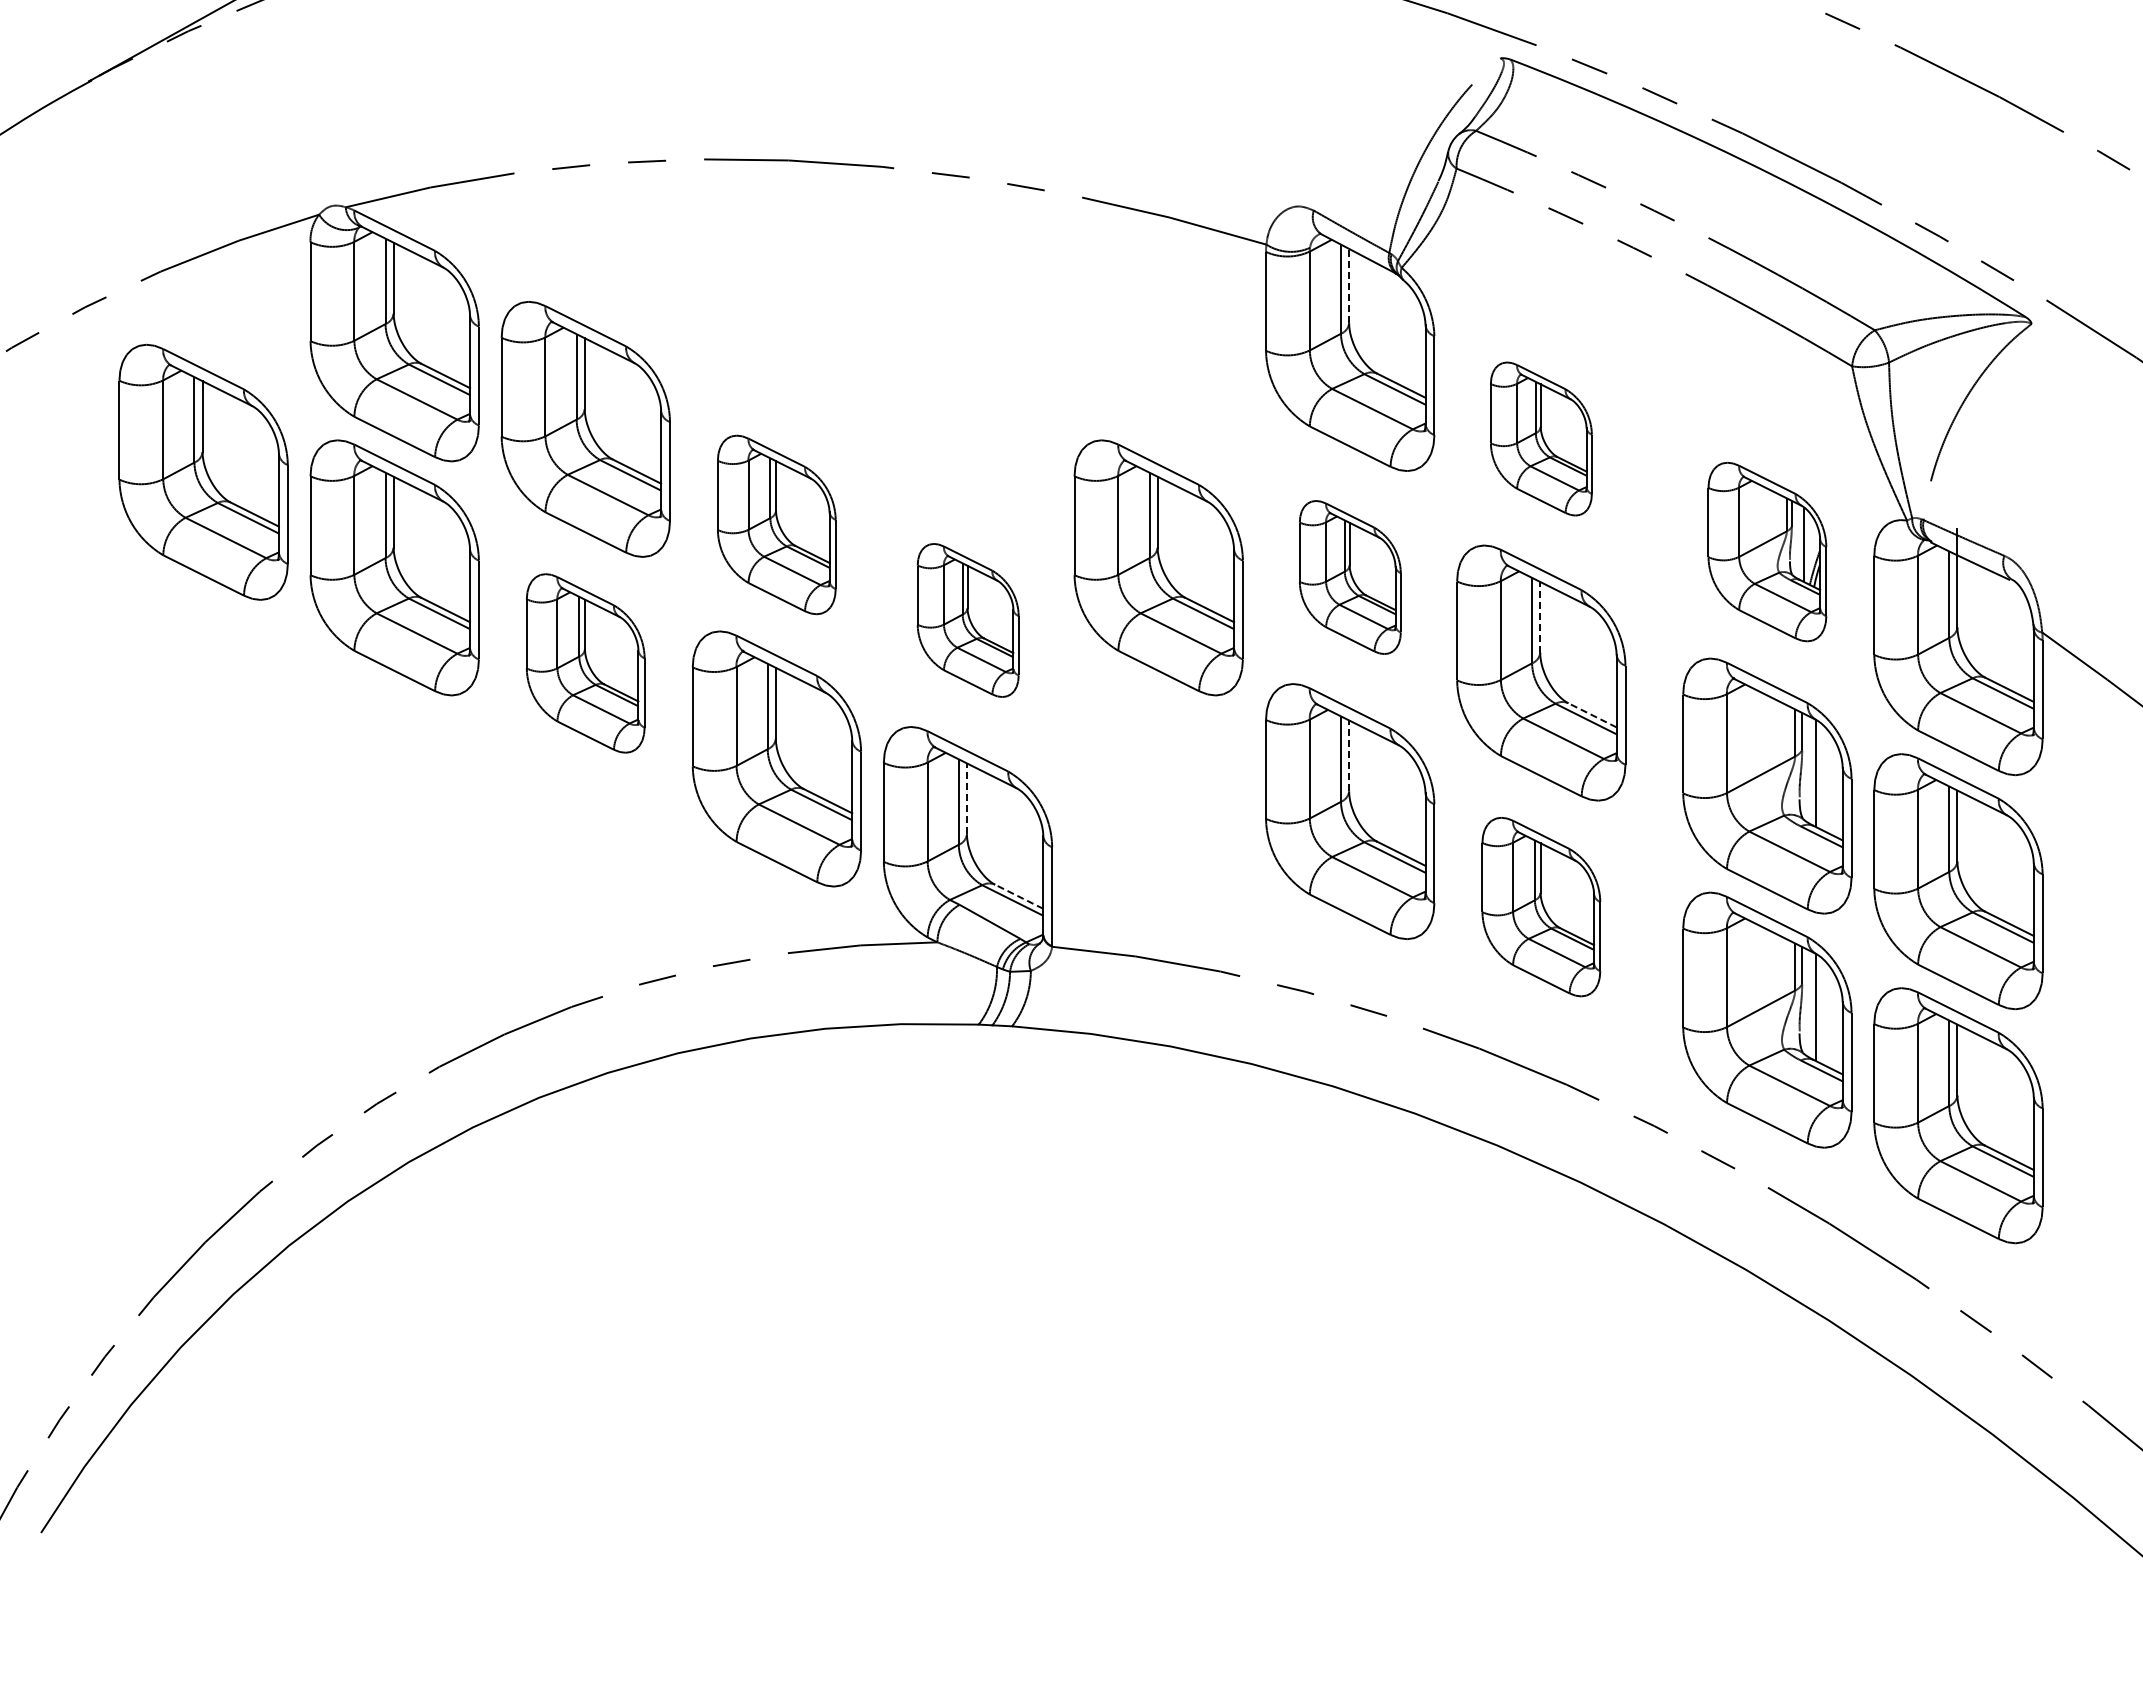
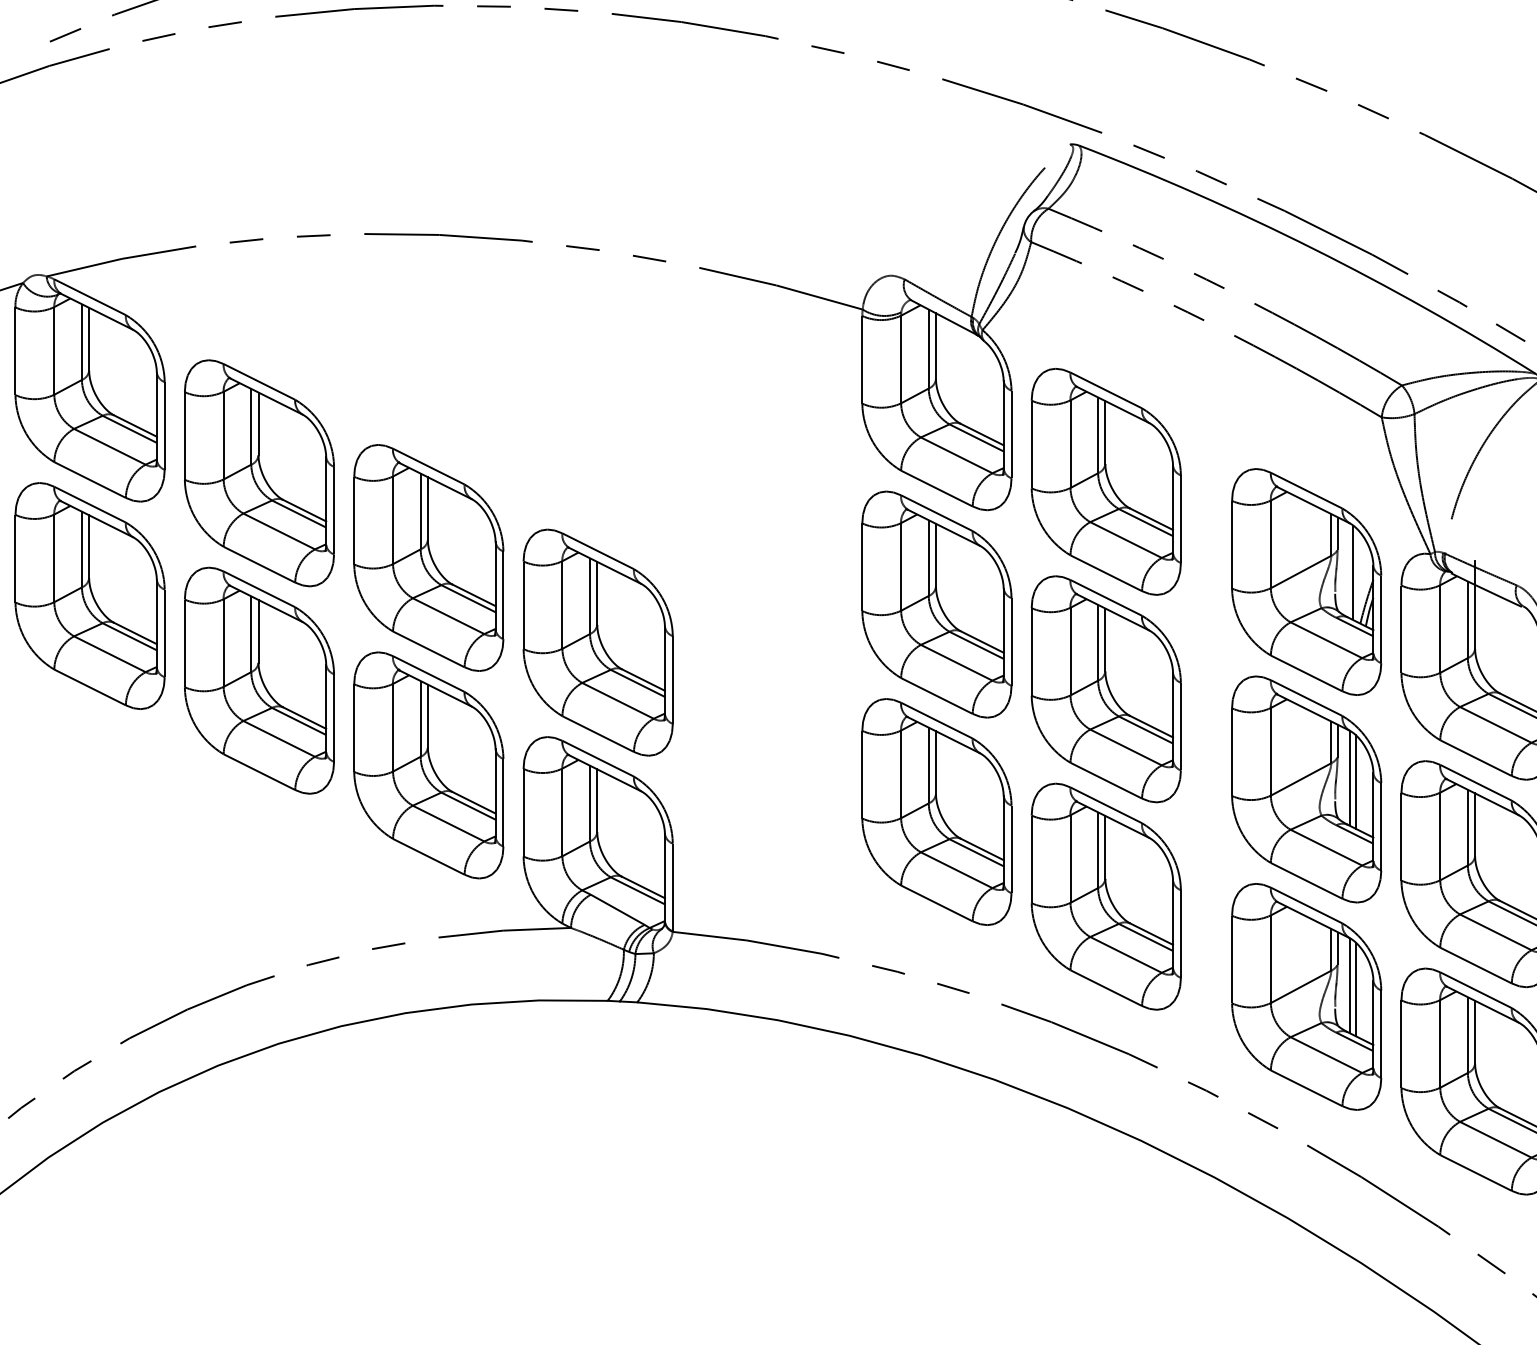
line: (1349, 285) -> (936, 345), dashed -> solid
part: (1541, 438) -> (1106, 481), size x1.67
part: (776, 524) -> (428, 557), size x1.43
part: (1767, 551) -> (1306, 581), size x1.43
part: (1158, 567) -> (767, 595), removed
part: (1350, 577) -> (937, 604), size x1.67
line: (1540, 617) -> (1105, 640), dashed -> solid
part: (968, 620) -> (598, 642), size x1.67
part: (585, 663) -> (259, 680), size x1.43
line: (1592, 715) -> (1151, 726), dashed -> solid
line: (1349, 755) -> (936, 762), dashed -> solid
line: (1823, 777) -> (1356, 781), added
line: (966, 798) -> (596, 800), dashed -> solid
line: (1019, 896) -> (643, 887), dashed -> solid
part: (1541, 906) -> (1106, 896), size x1.43
line: (1823, 1011) -> (1356, 989), added

